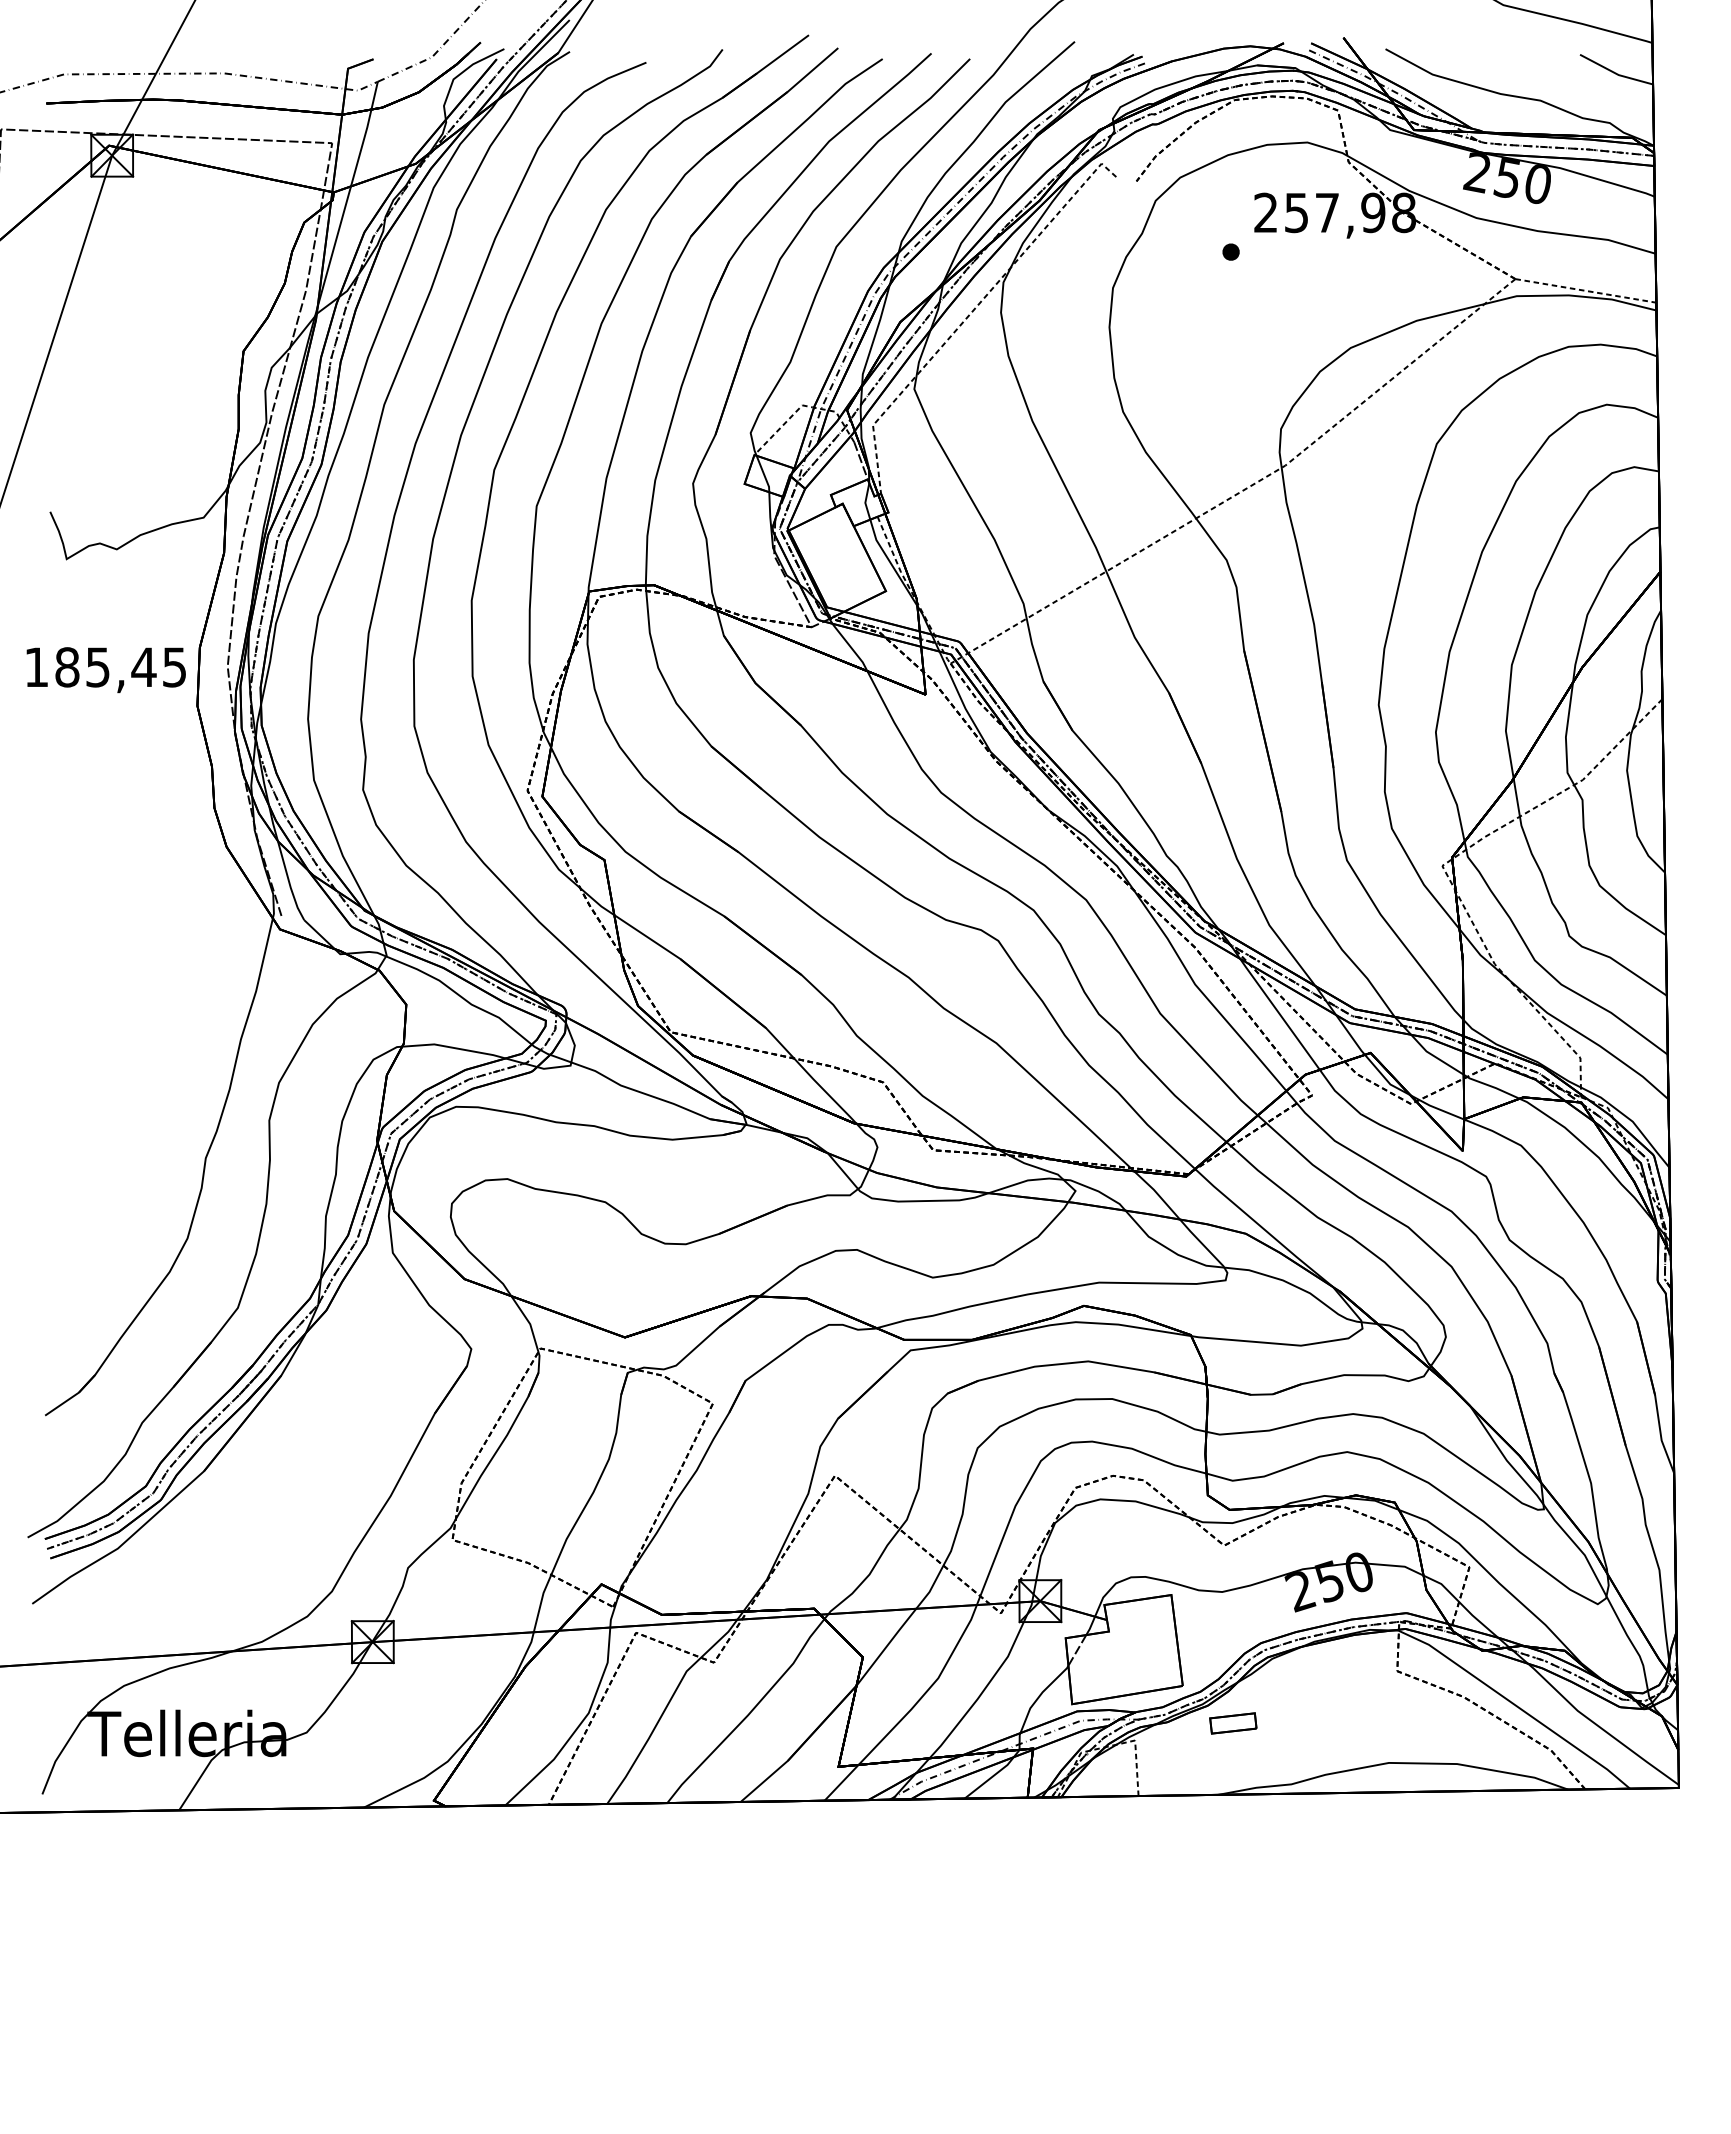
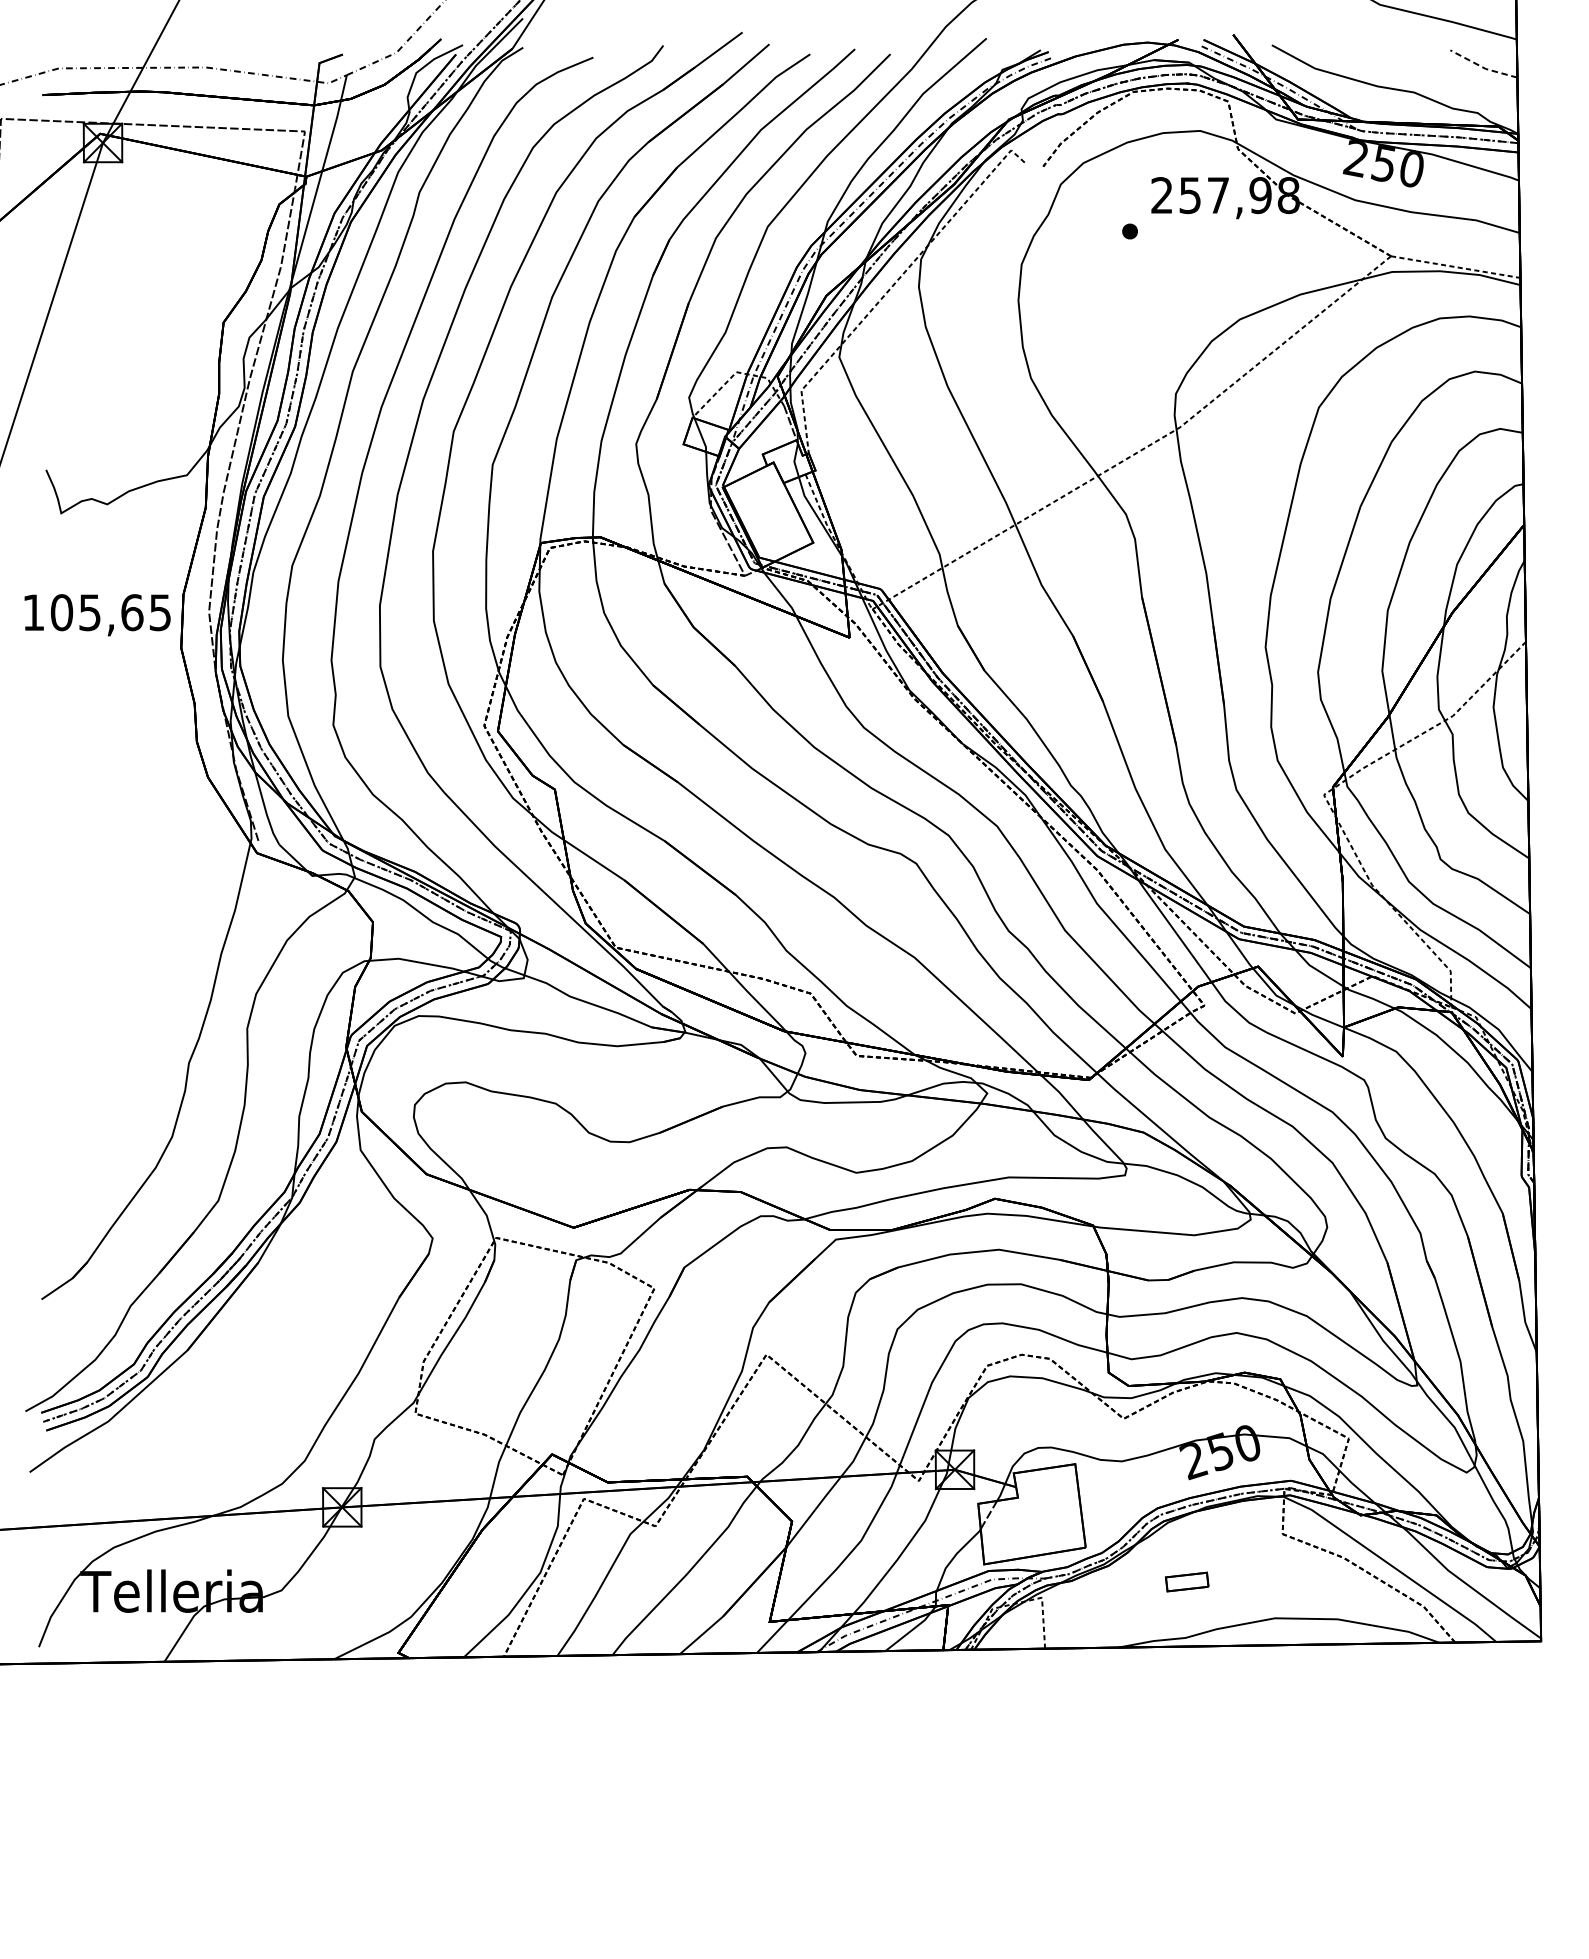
line: (1615, 73) -> (1482, 67), solid -> dashed
text: (105, 667) -> (96, 612), 185,45 -> 105,65
part: (1233, 1723) -> (1187, 1582), moved

